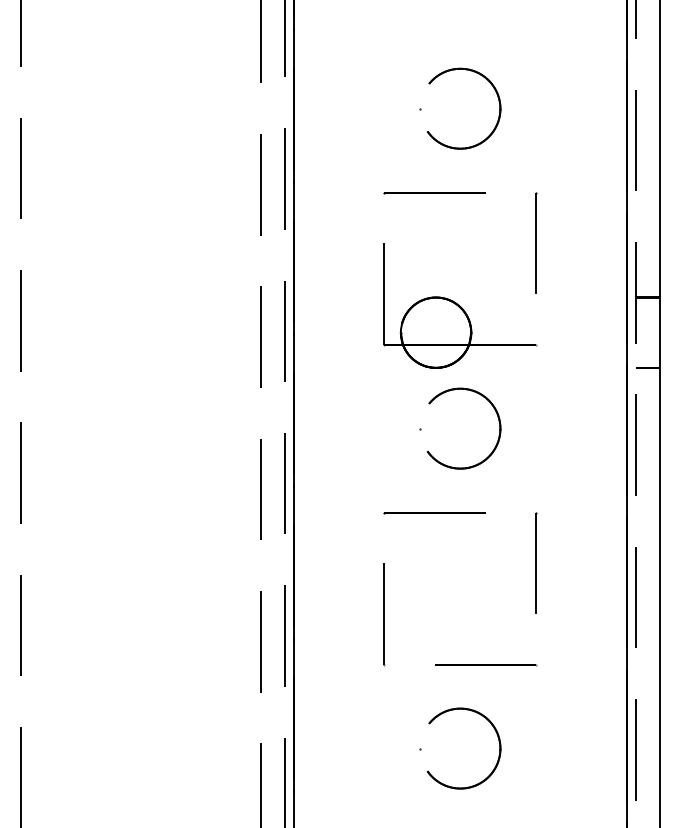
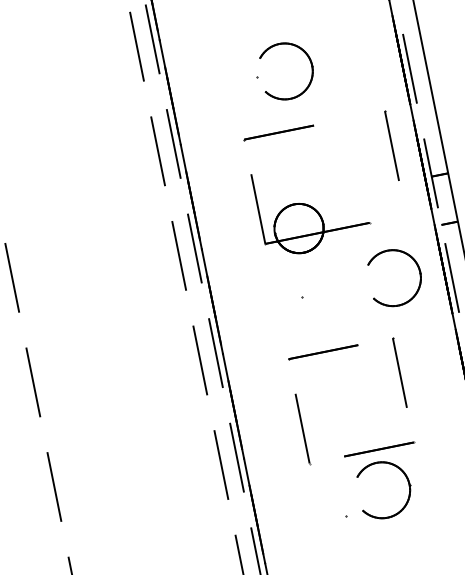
line: (536, 242) -> (391, 145), moved
part: (498, 421) -> (418, 267), moved
part: (498, 741) -> (407, 480), moved

